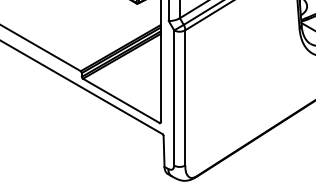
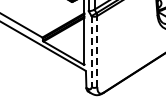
line: (174, 97) -> (91, 51), solid -> dashed
line: (185, 97) -> (97, 51), solid -> dashed

